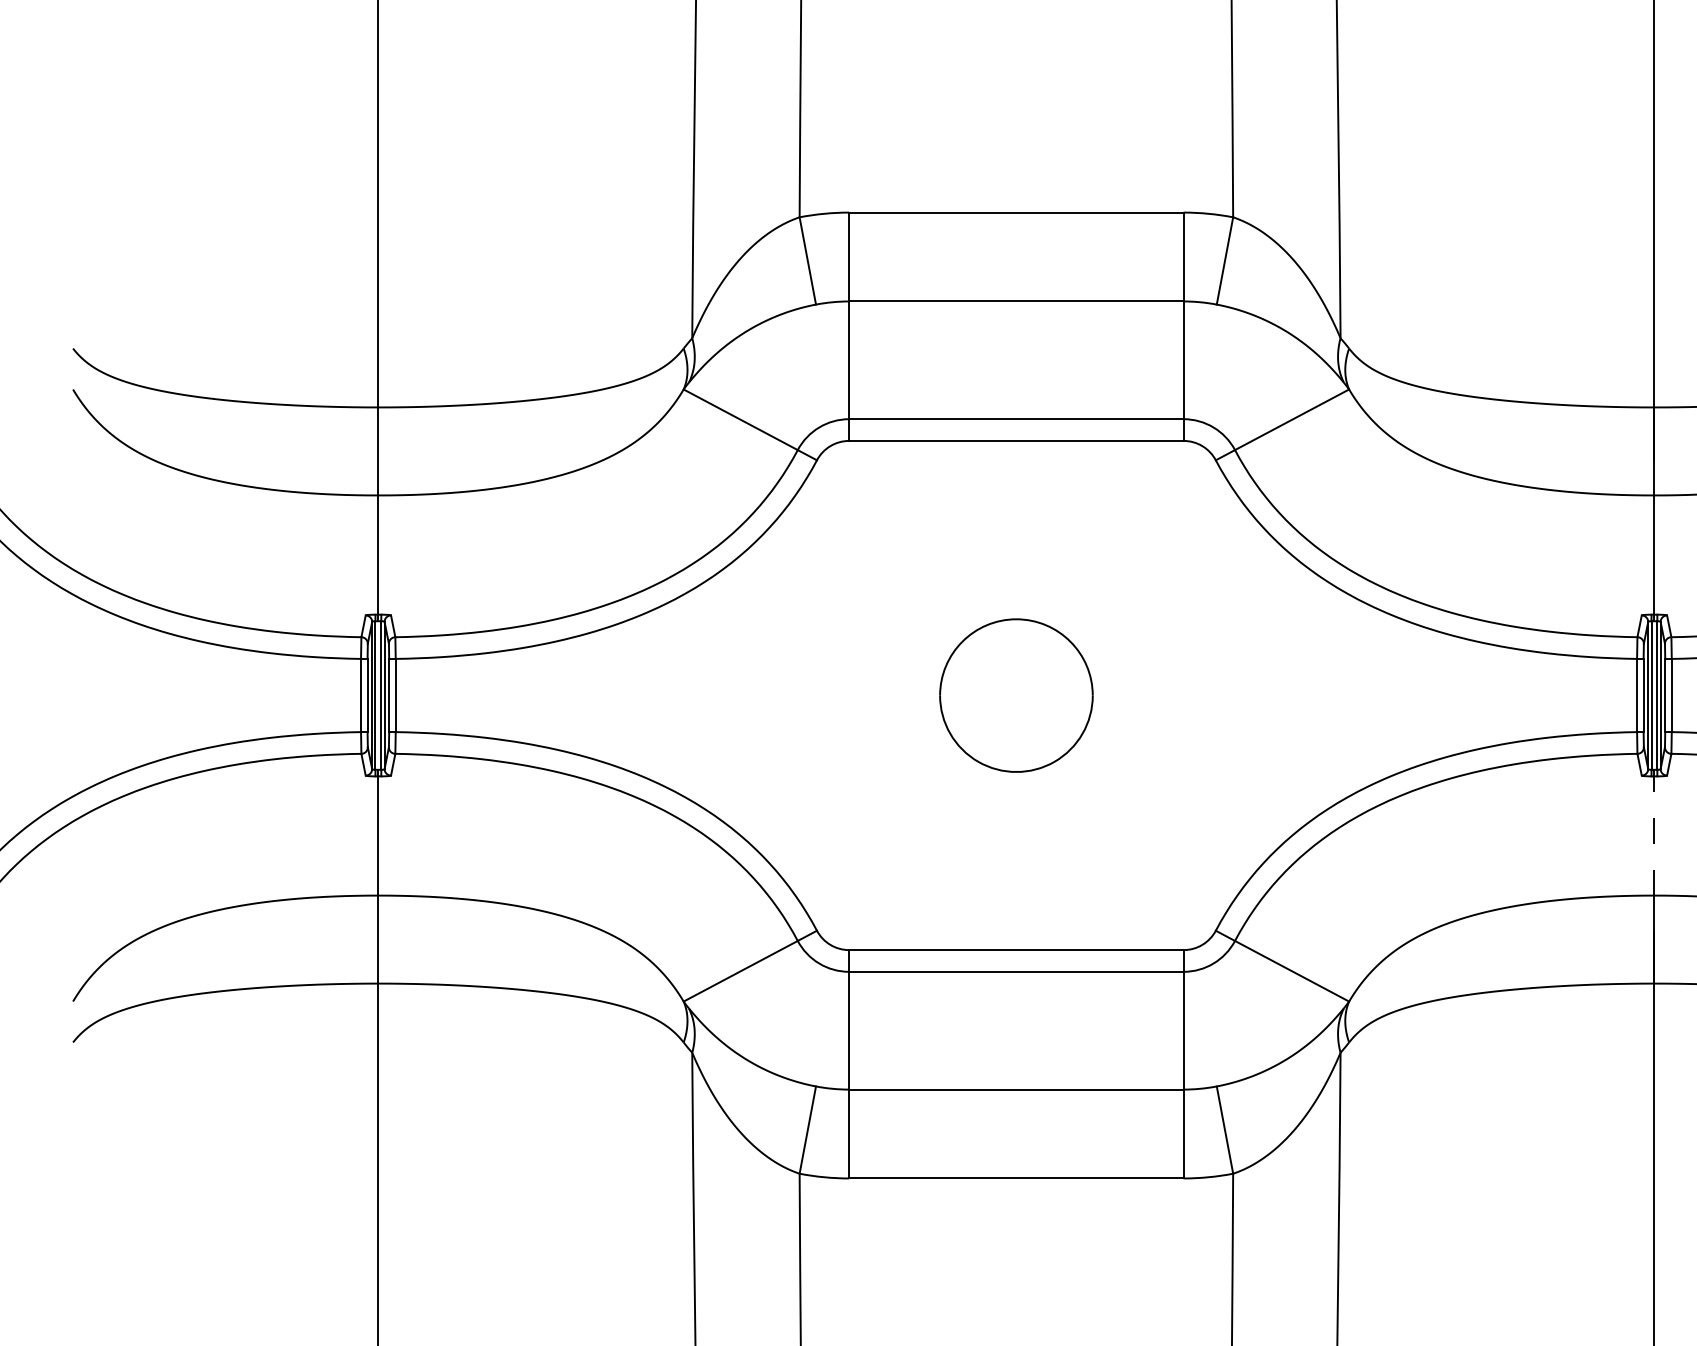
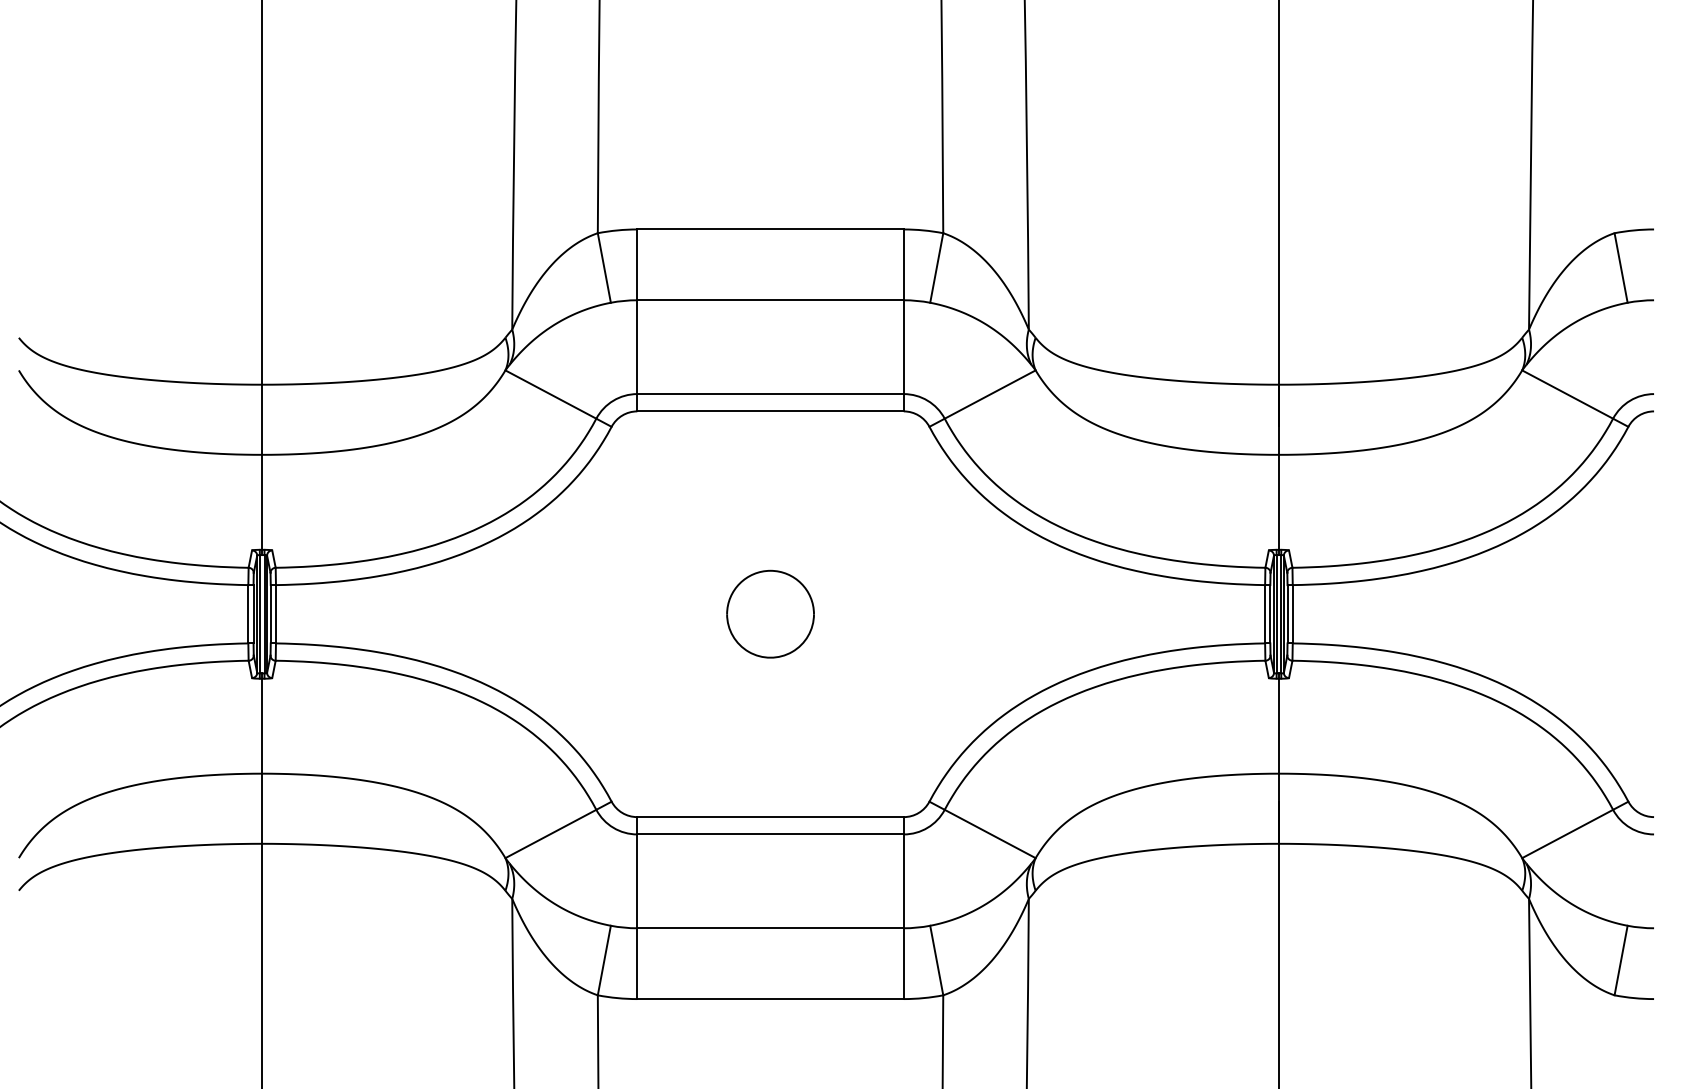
part: (1016, 694) -> (770, 613), size x0.71
line: (1653, 836) -> (1278, 726), dashed -> solid

